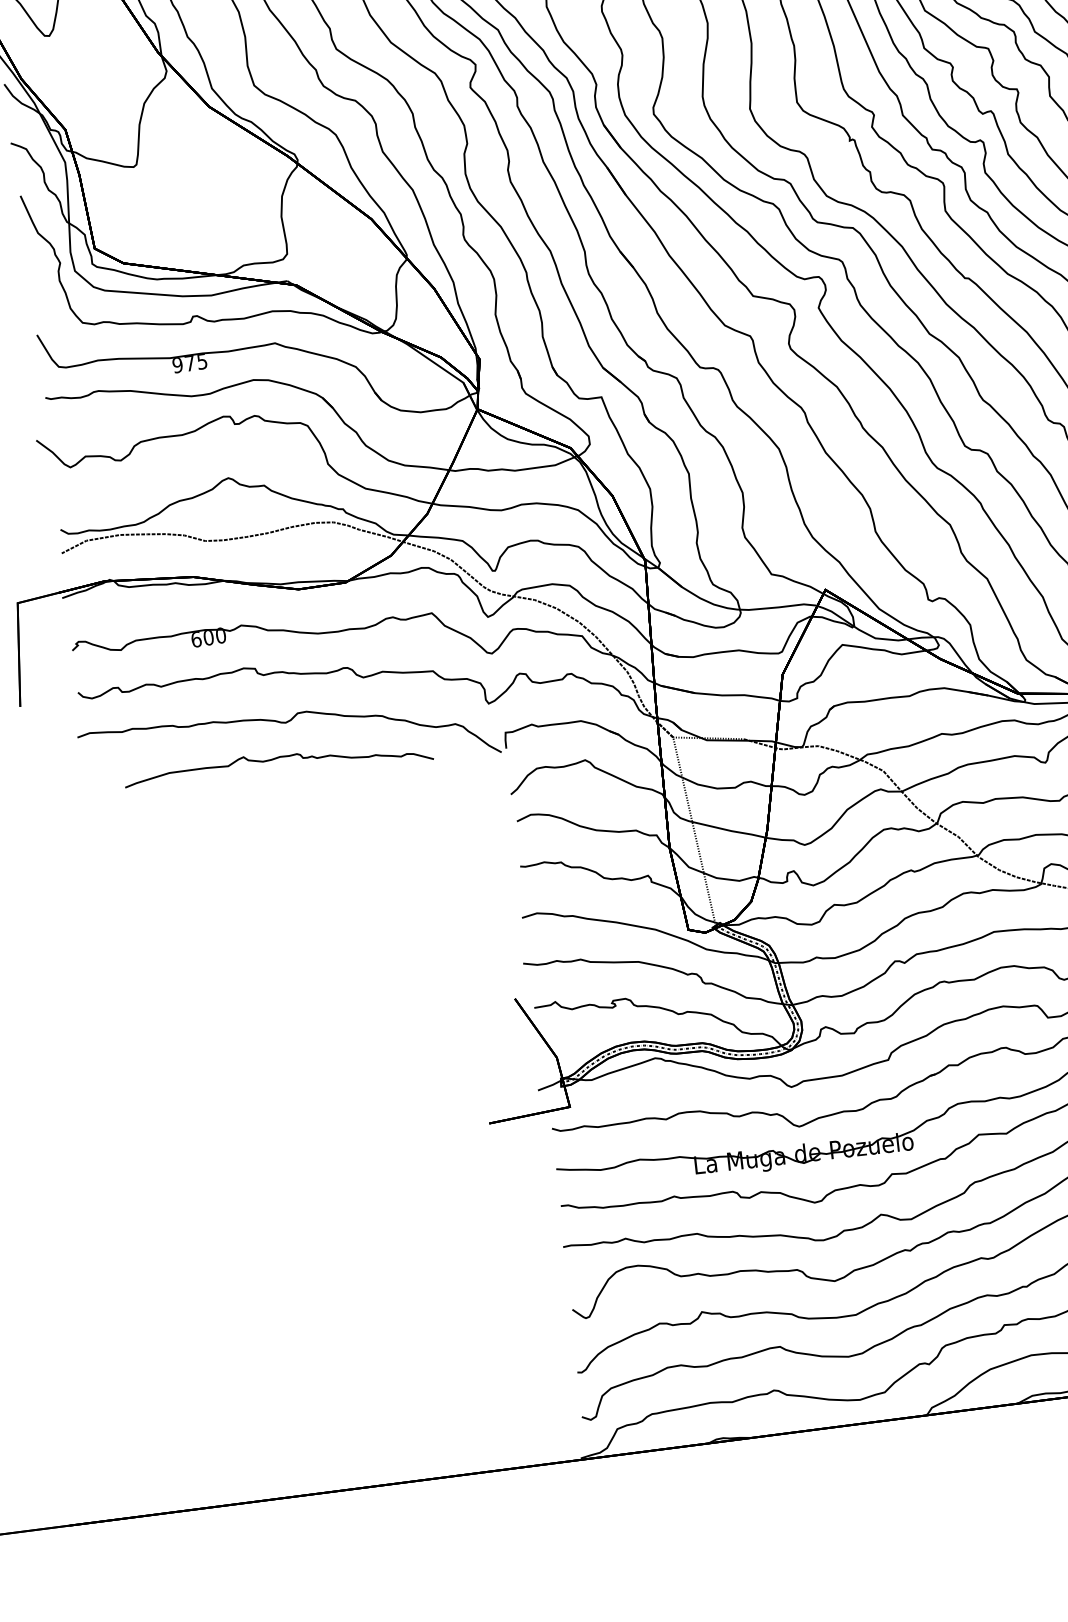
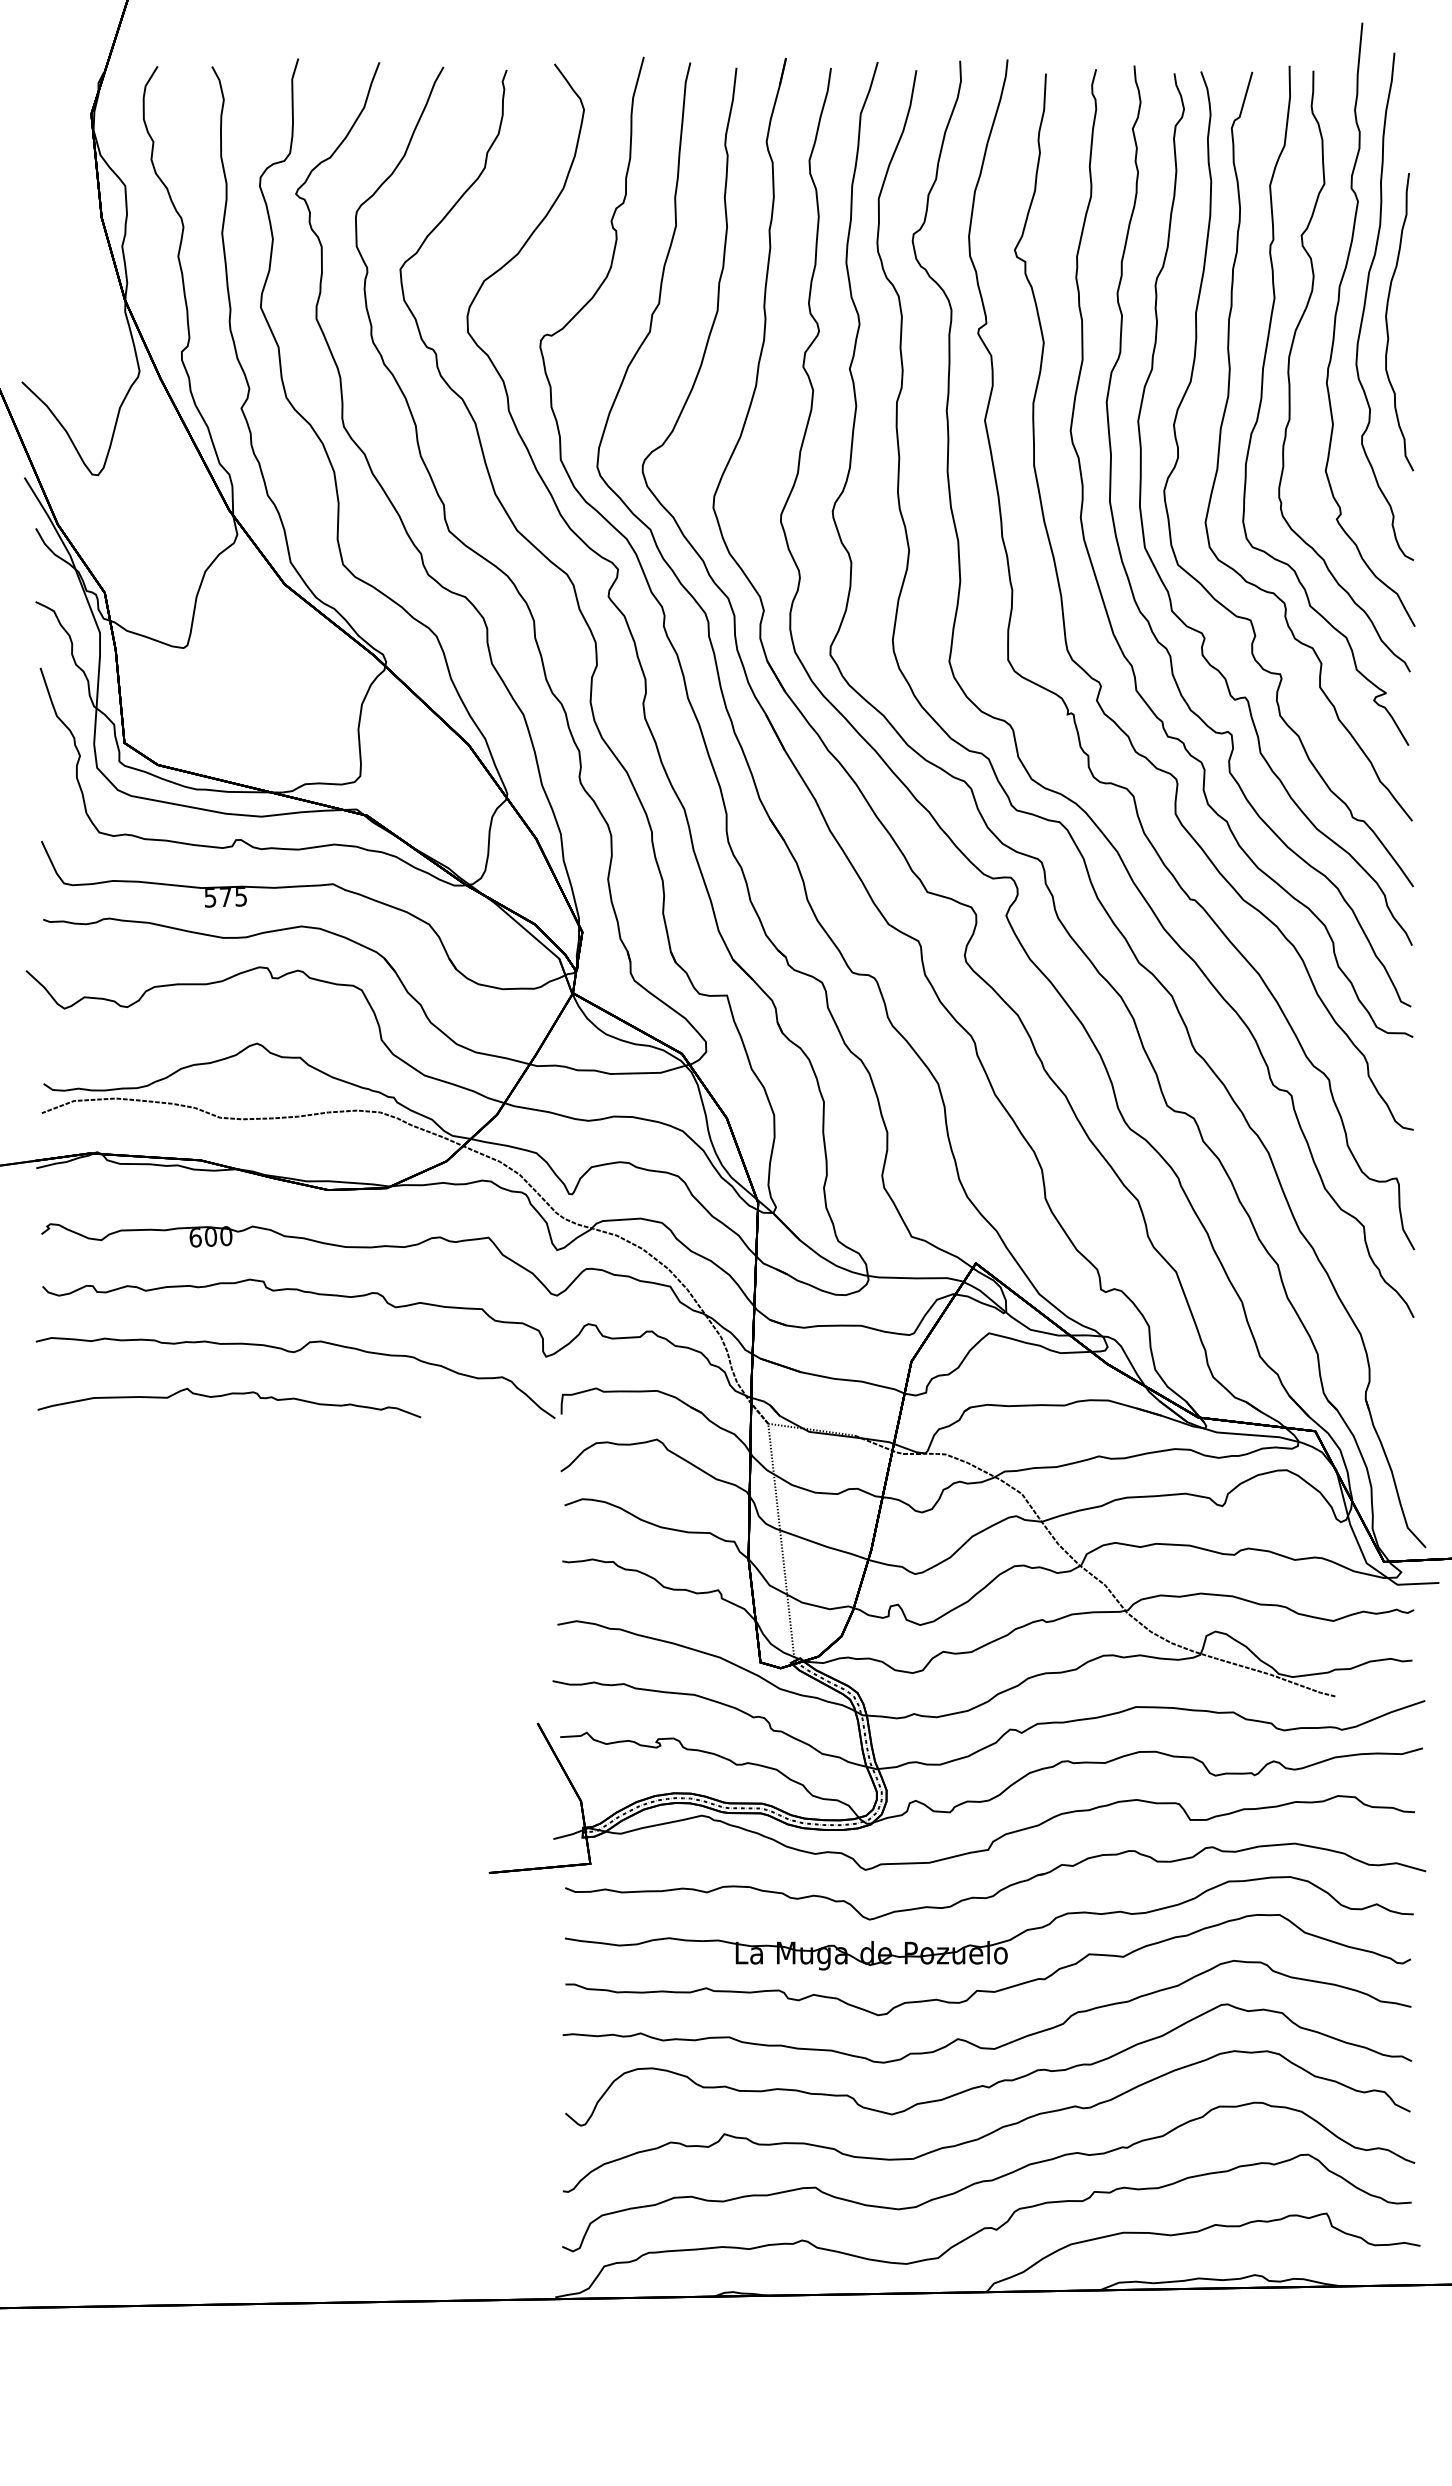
text: (177, 364) -> (210, 897), 975 -> 575
curve: (277, 758) -> (228, 1395), moved

